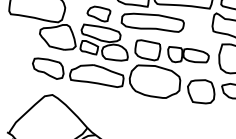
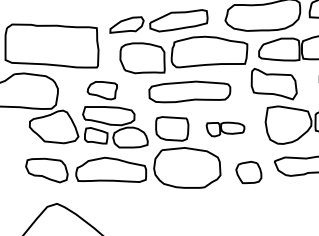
part: (152, 22) -> (189, 91), moved
part: (188, 56) -> (225, 129), size x0.7
part: (200, 91) -> (248, 172), size x0.7

